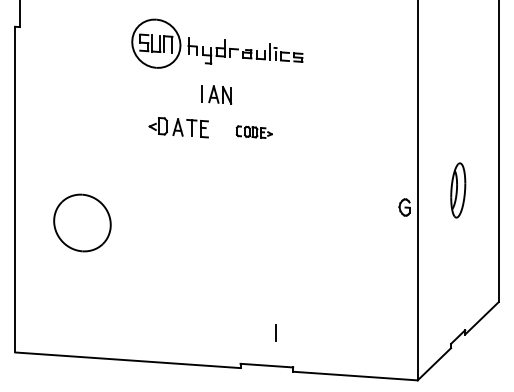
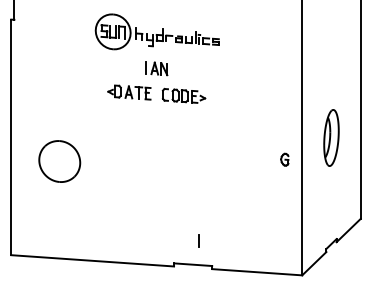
part: (254, 131) -> (184, 95), size x1.67
part: (458, 190) -> (331, 138), size x1.43
part: (404, 207) -> (284, 159), moved

